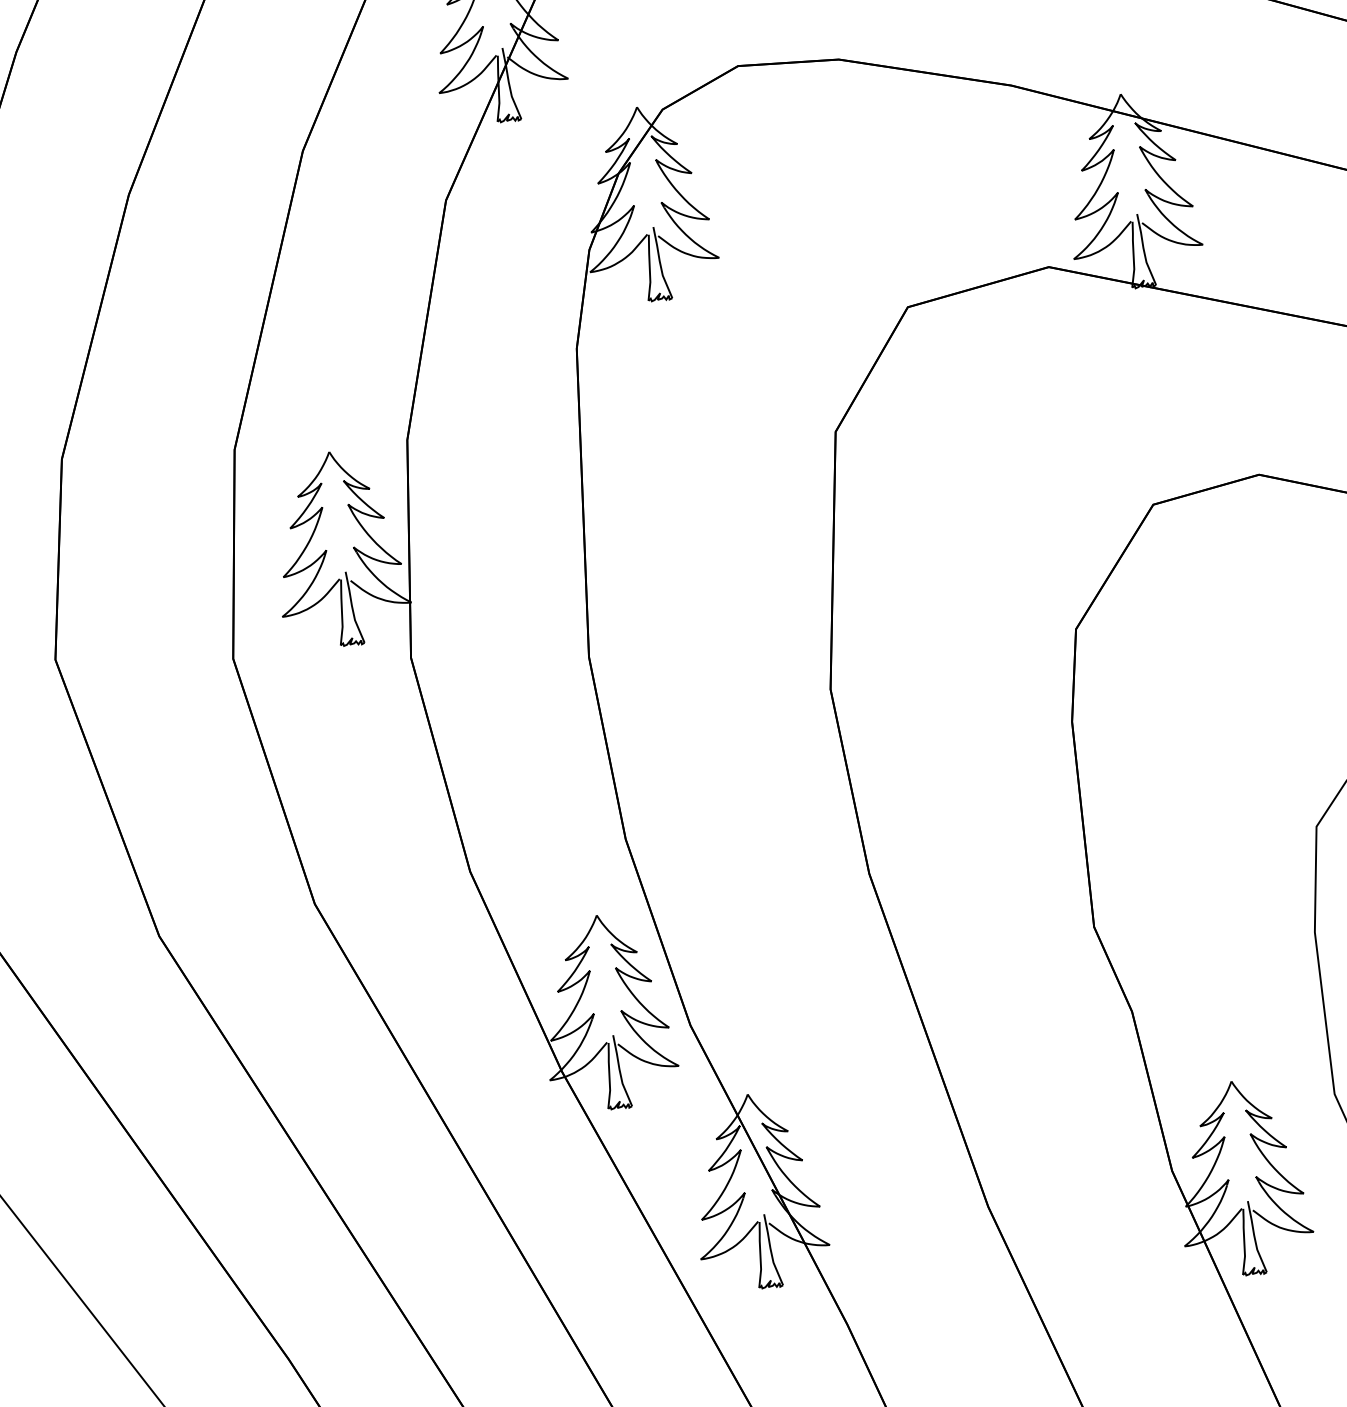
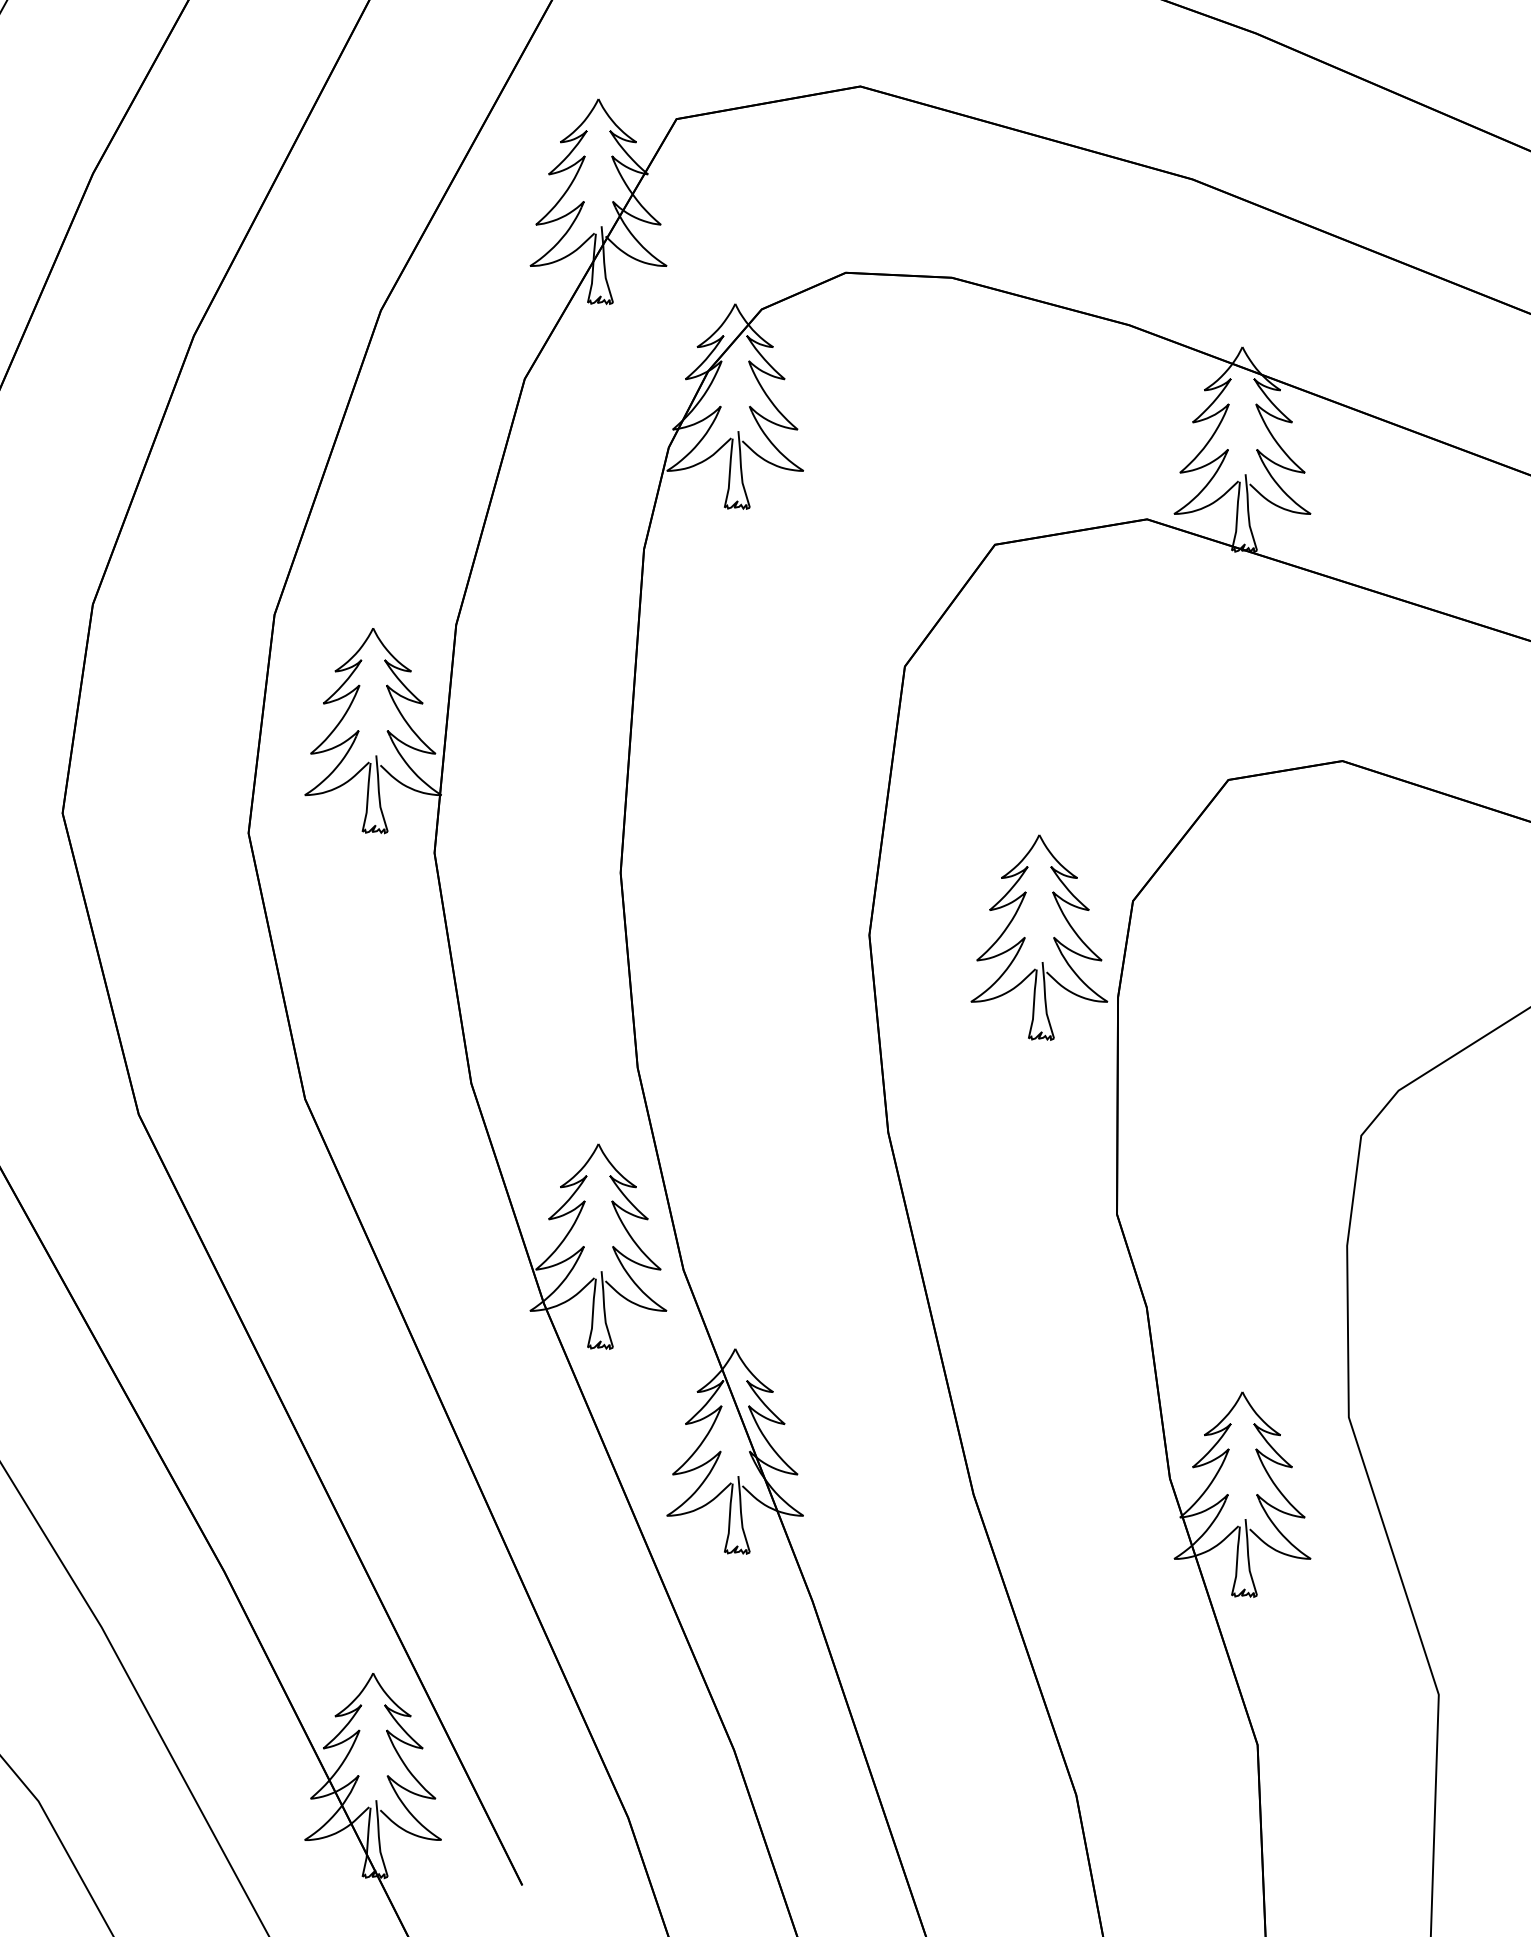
part: (978, 675) -> (1025, 937), added

